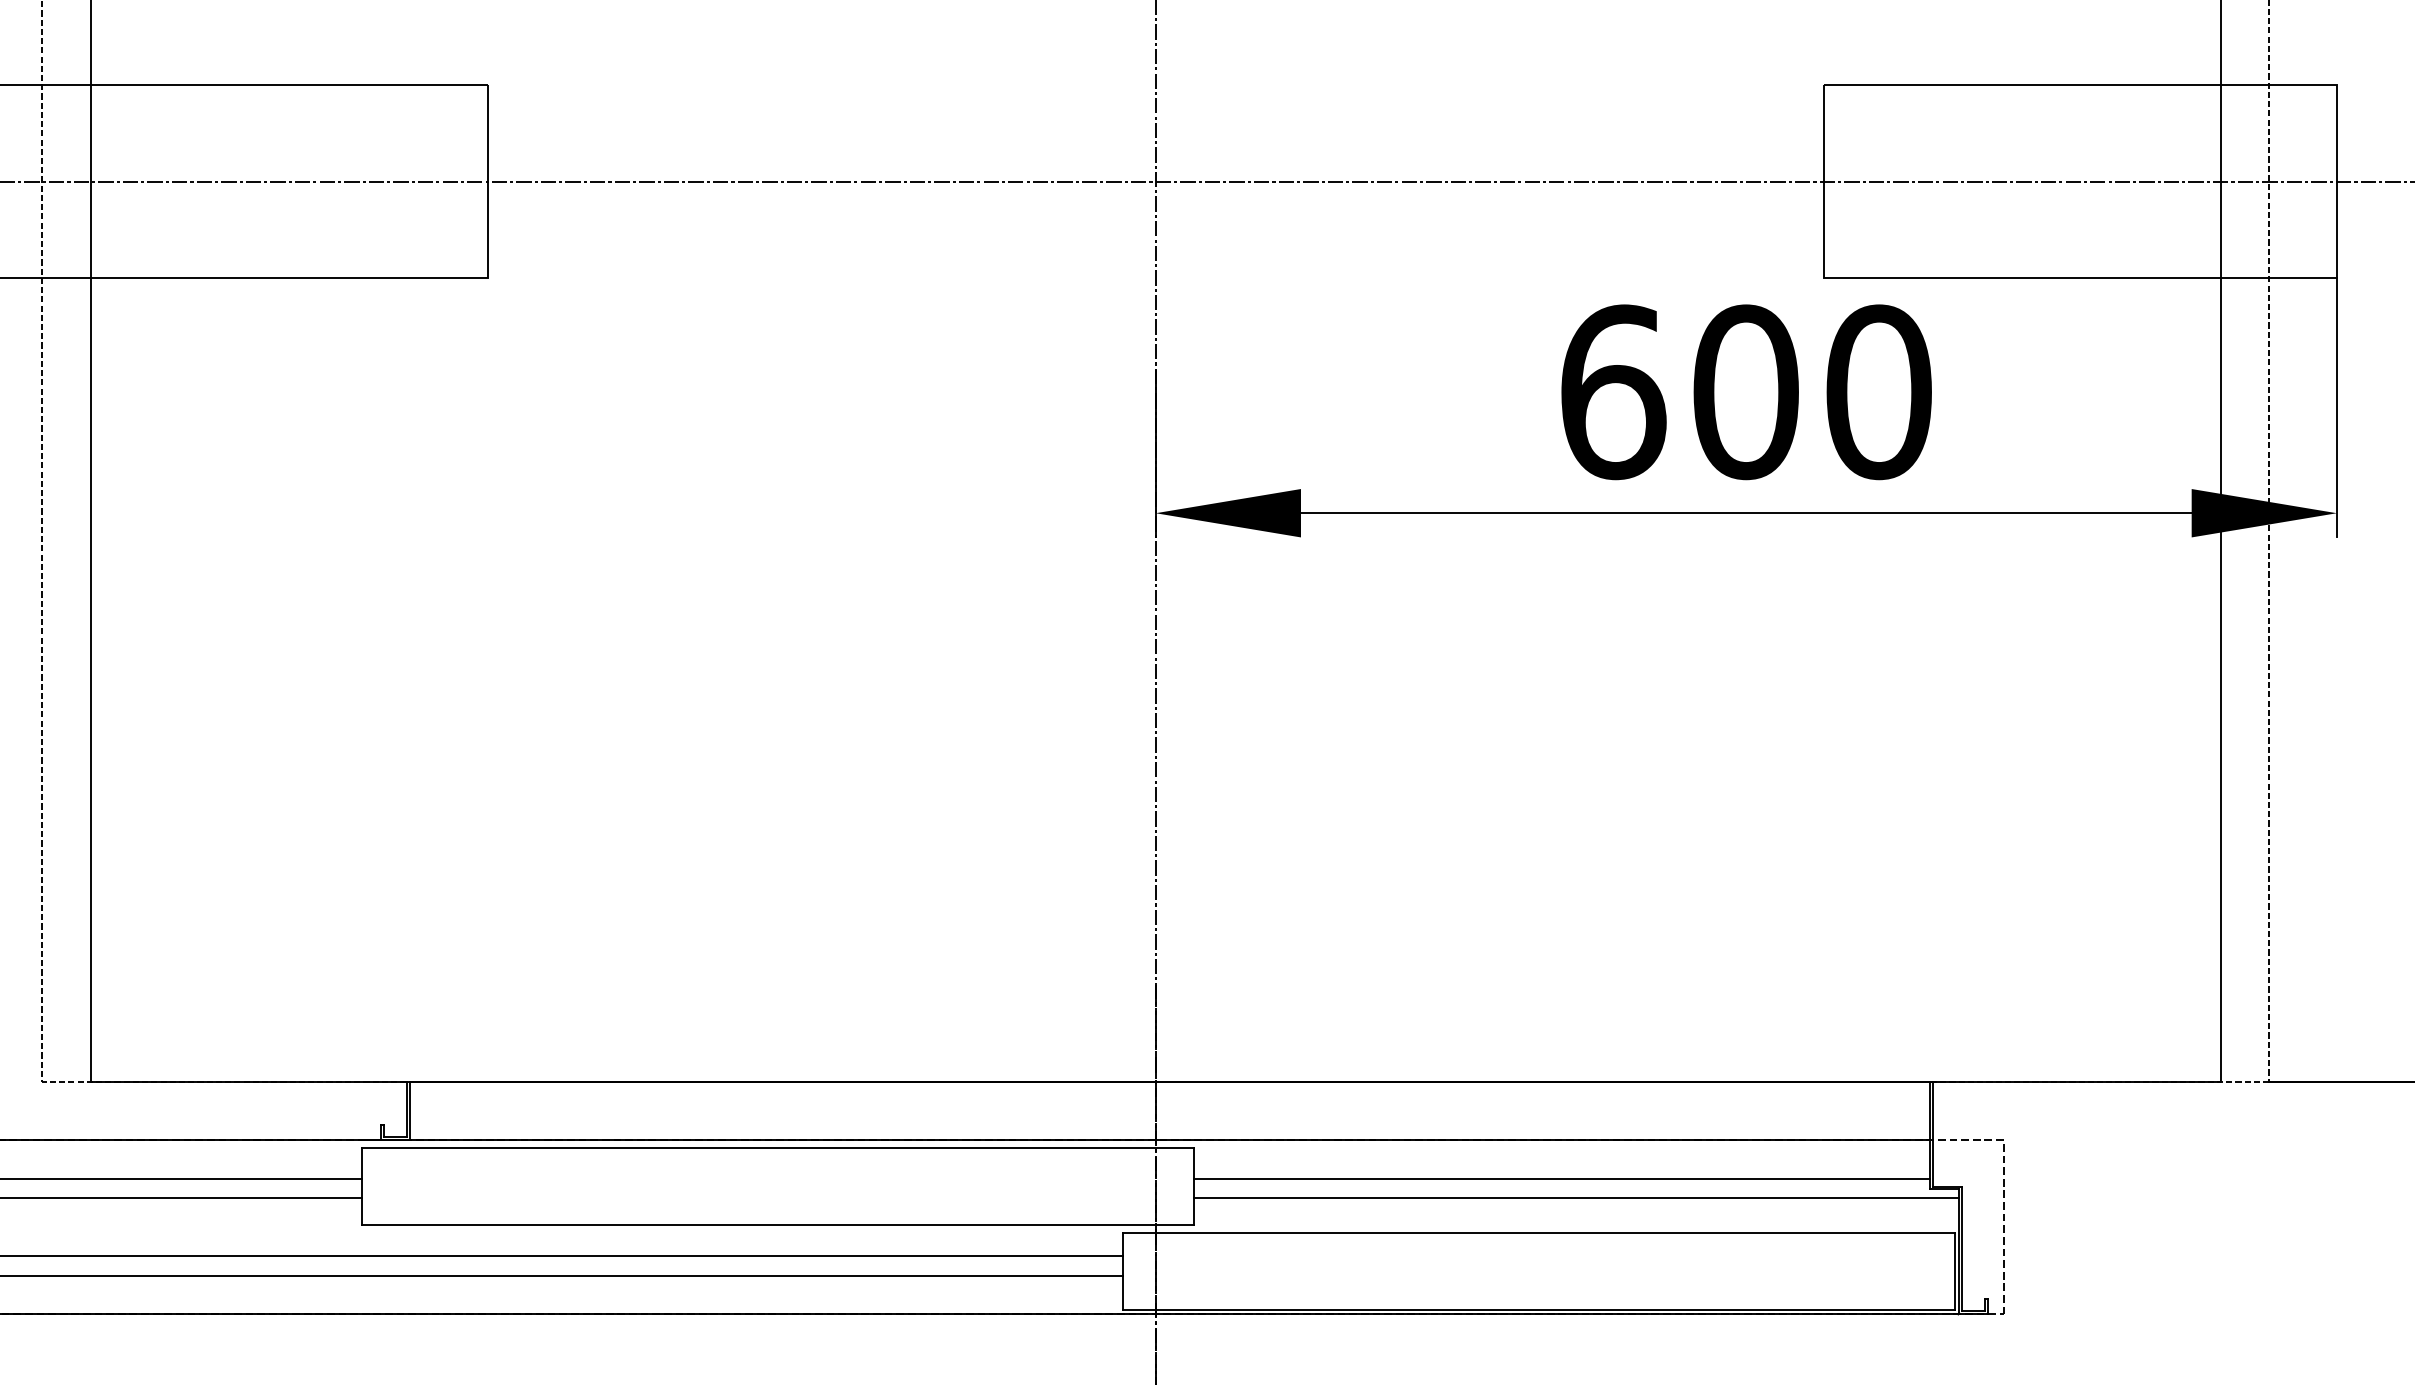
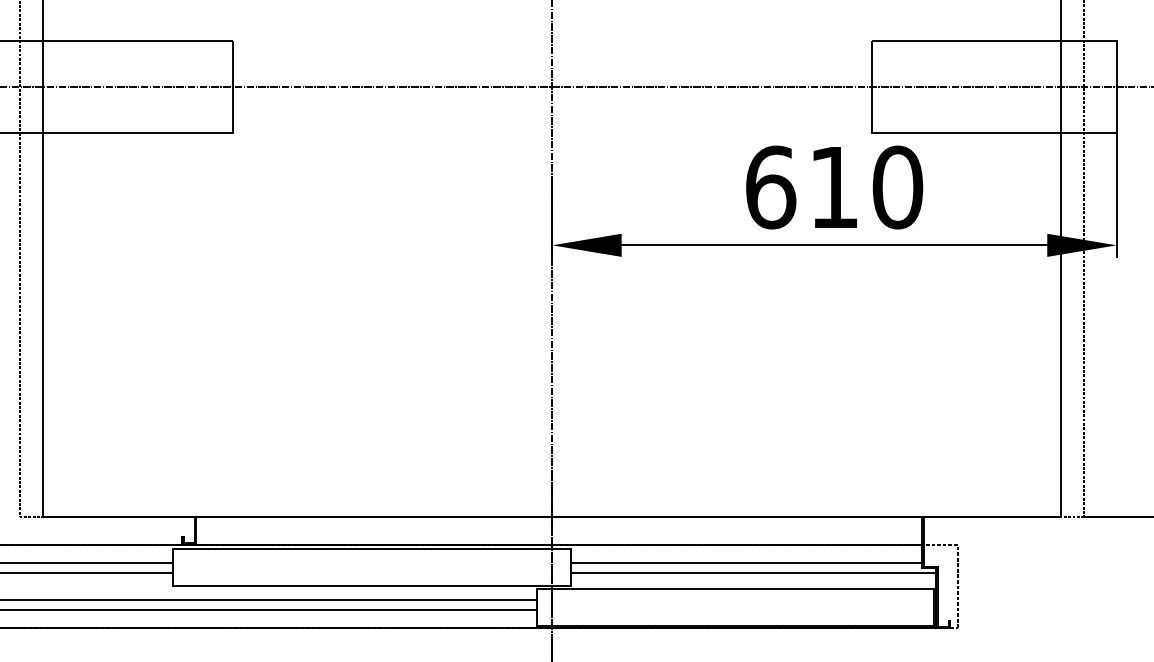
text: (1746, 392) -> (834, 187), 600 -> 610

